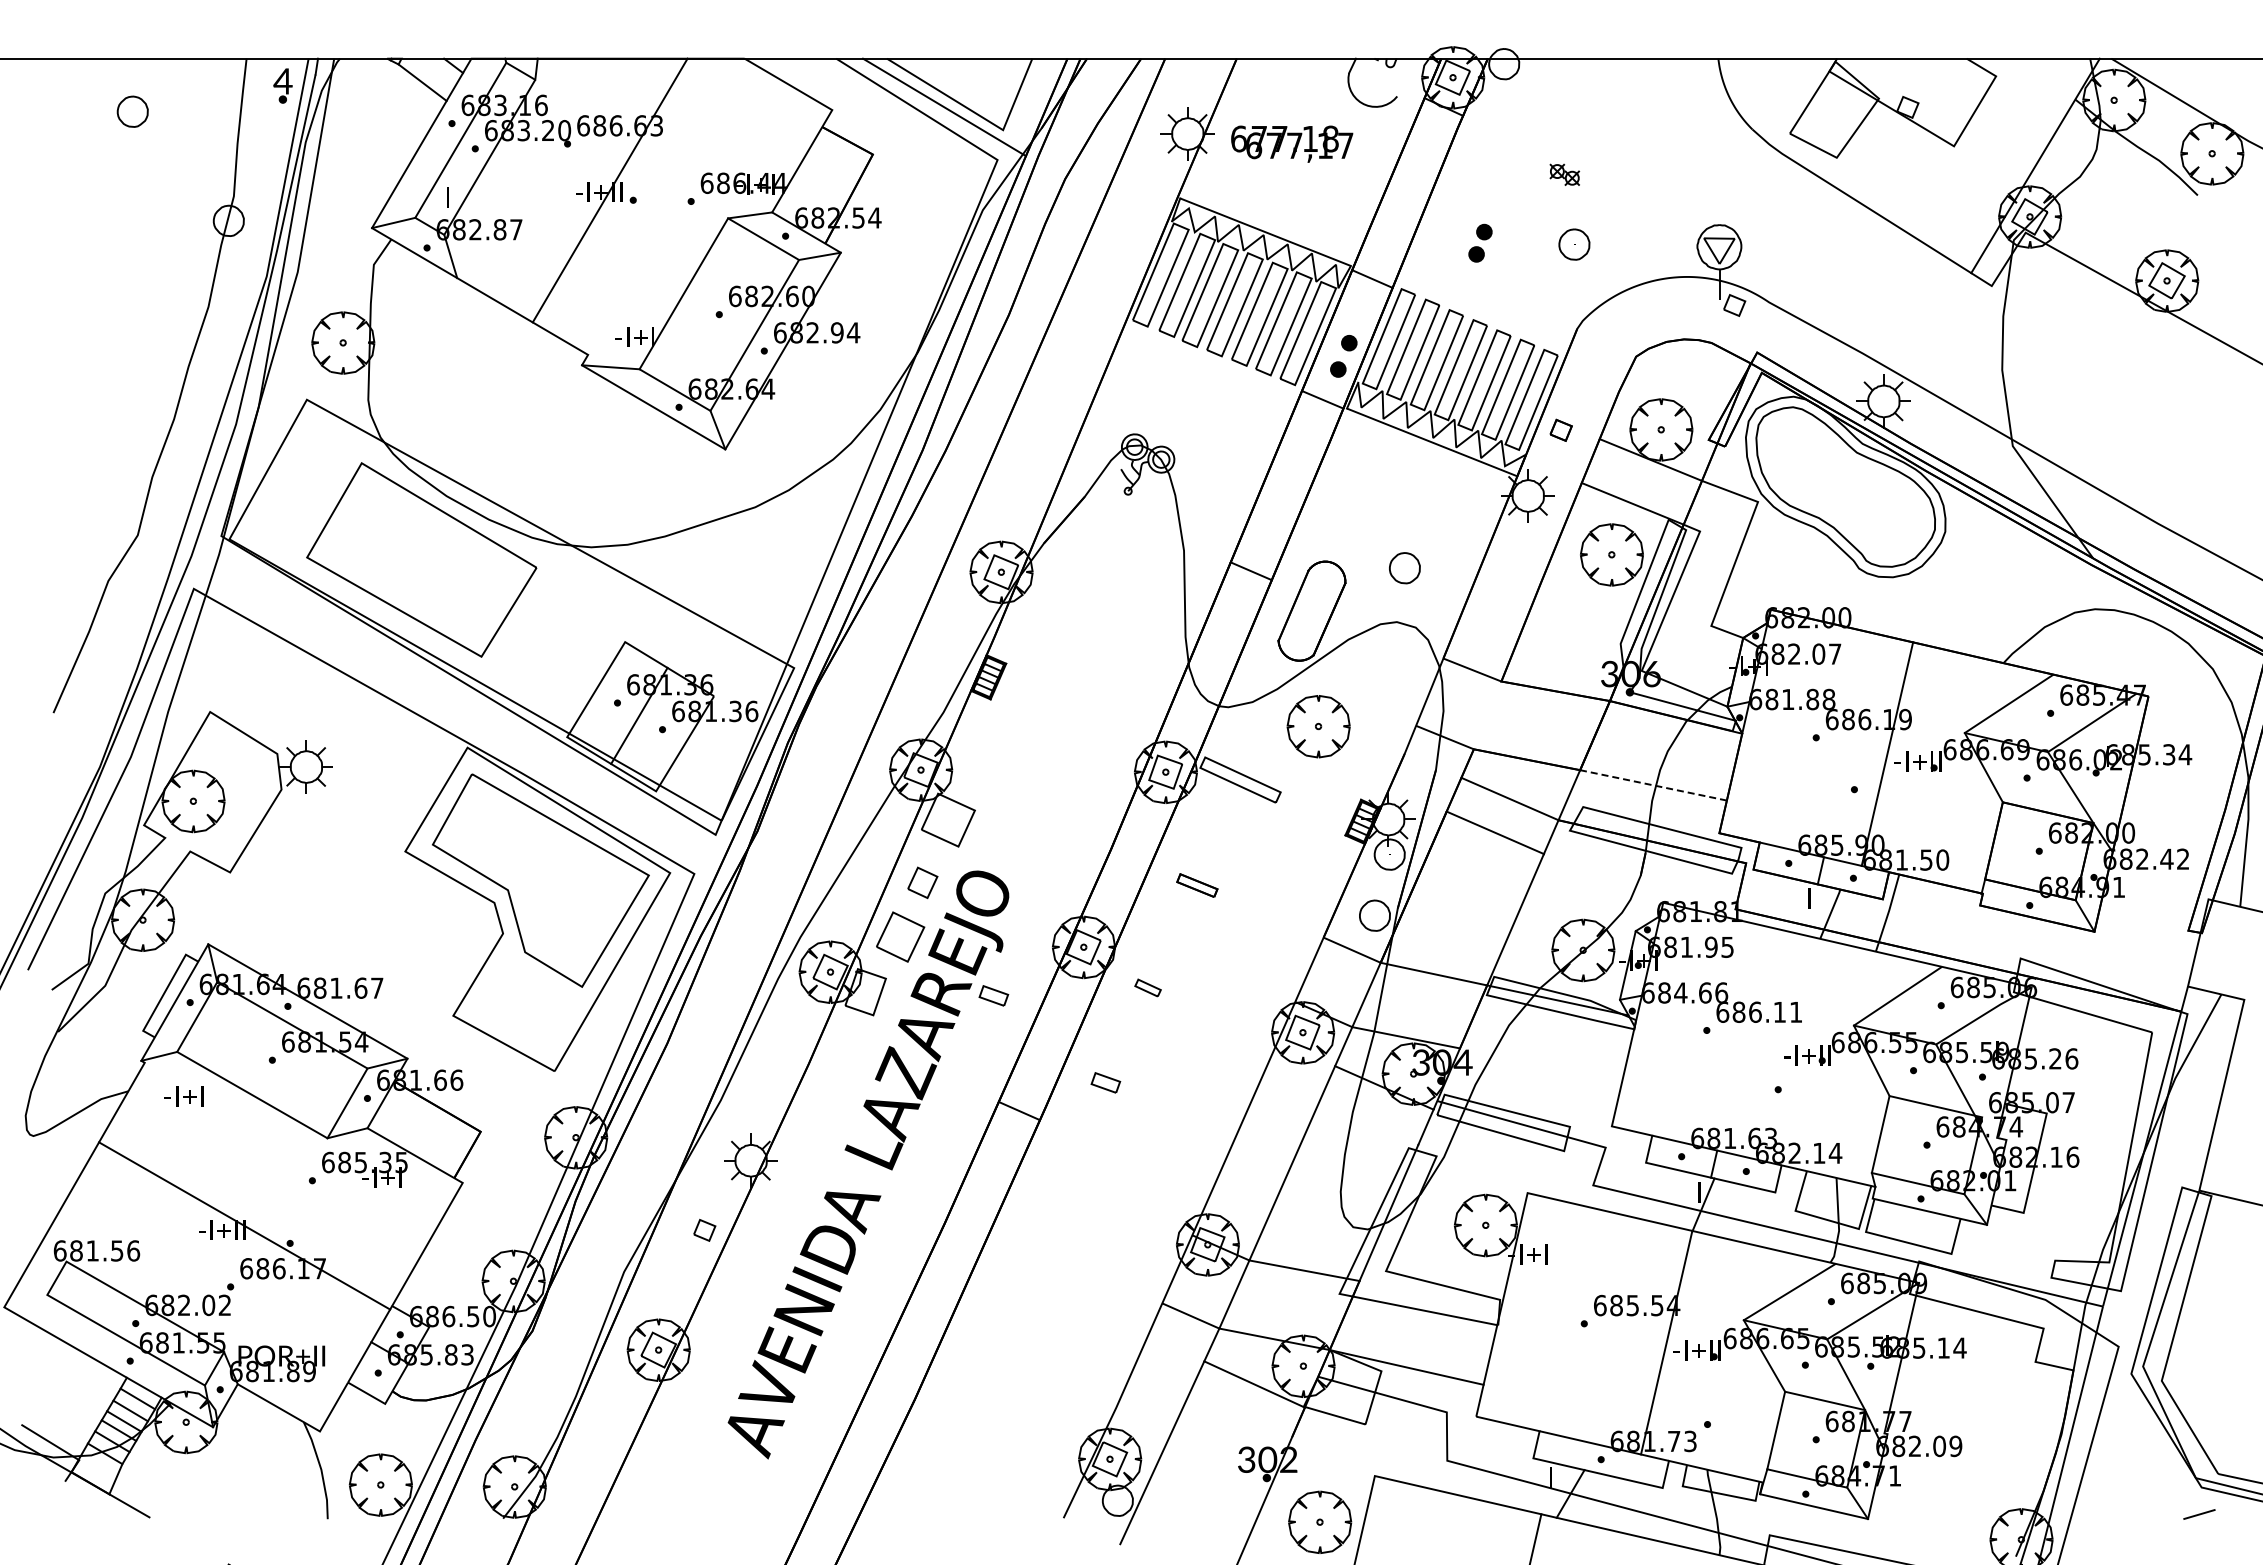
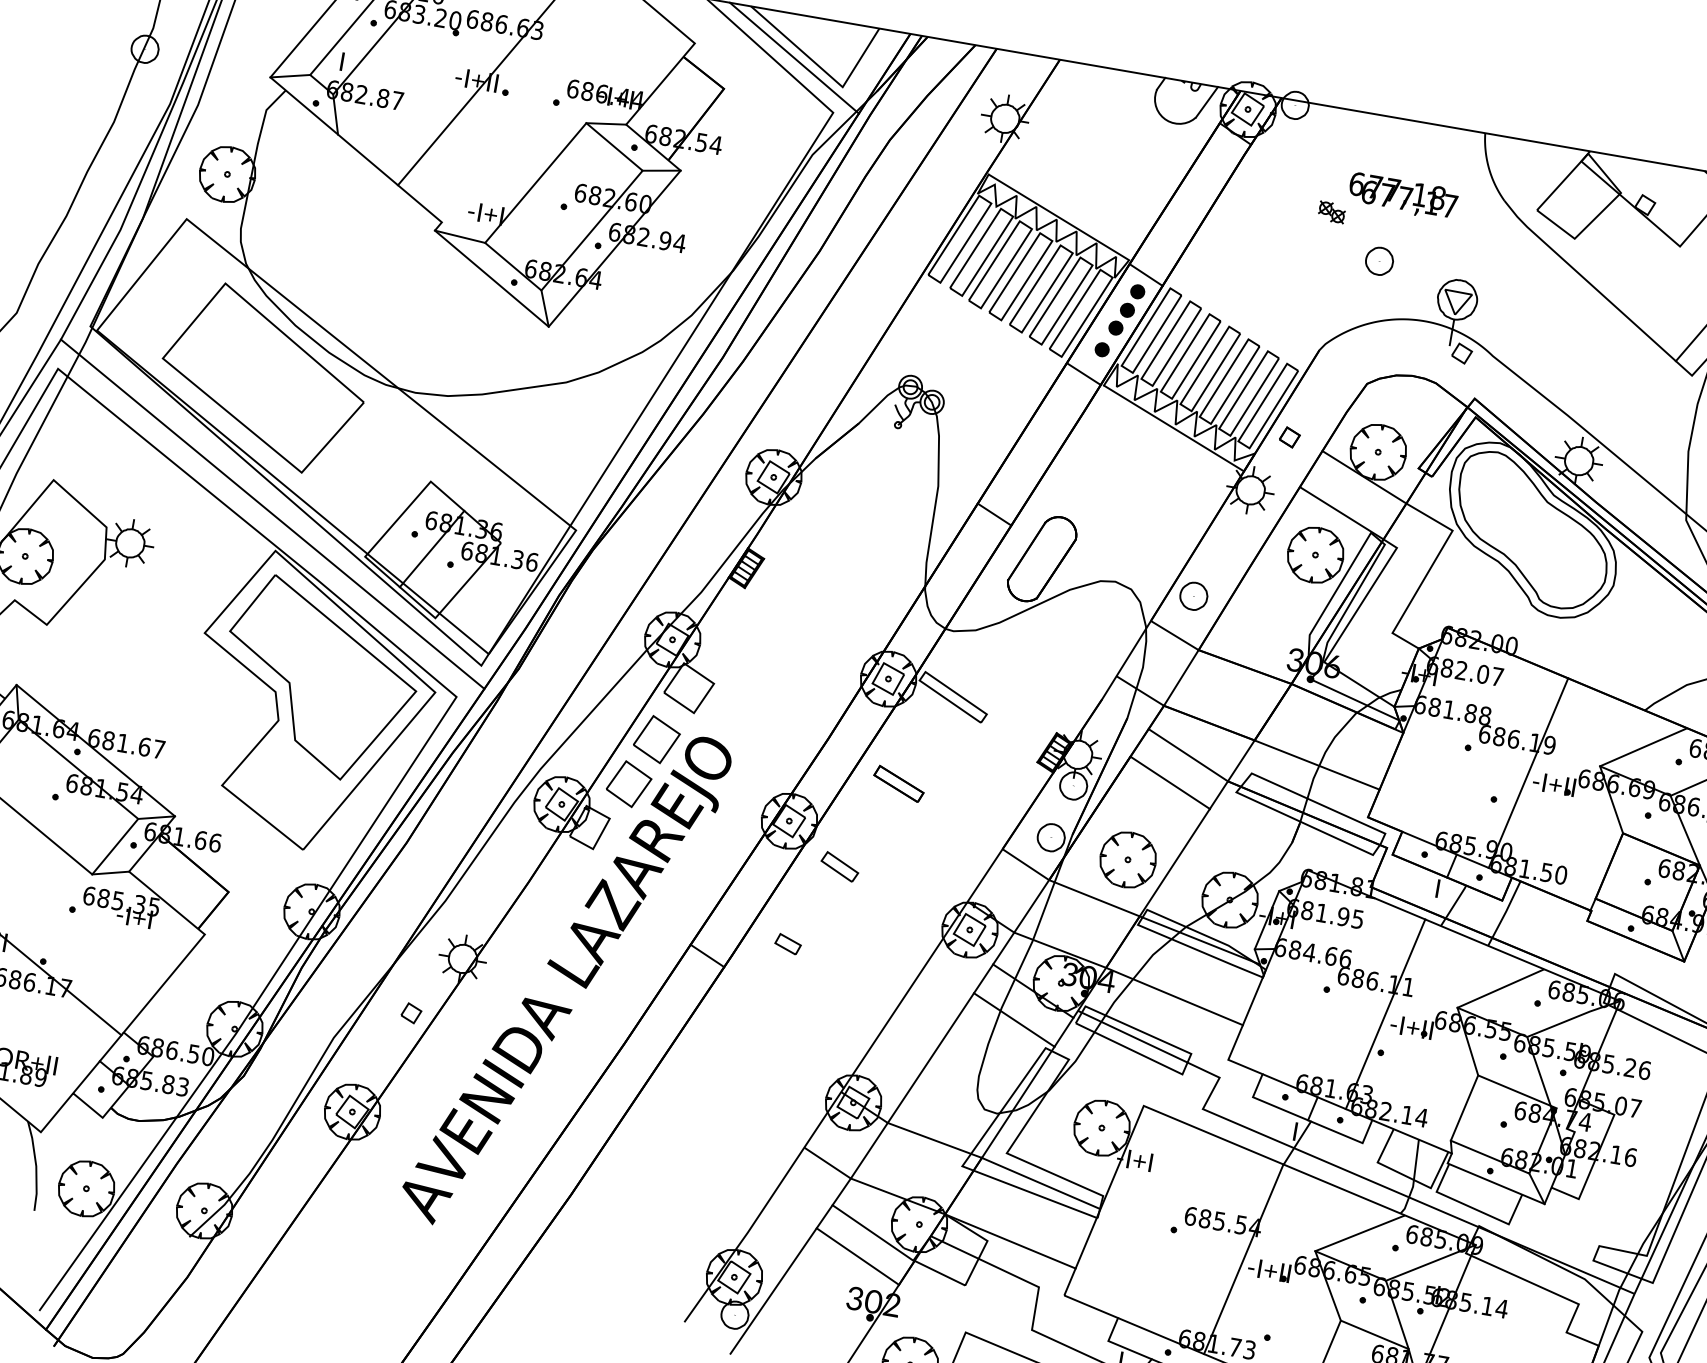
line: (1406, 77) -> (1206, 102), added
text: (1292, 143) -> (1403, 196), moved
part: (1480, 242) -> (1132, 300), moved
part: (1574, 244) -> (1379, 261), moved
part: (1404, 568) -> (1193, 596), moved
line: (457, 707) -> (272, 513), added
line: (1487, 715) -> (1181, 678), added
part: (1318, 726) -> (1127, 859), moved
line: (1653, 785) -> (1317, 765), dashed -> solid
part: (922, 882) -> (656, 739), size x1.67
part: (1197, 885) -> (899, 783), size x1.43
part: (1147, 987) -> (839, 866), size x1.67
part: (993, 995) -> (702, 849), removed
line: (1775, 1046) -> (1385, 1014), added
line: (1540, 1066) -> (1174, 996), added
line: (1368, 1122) -> (1014, 1019), added
line: (1429, 1297) -> (1041, 1183), added
line: (1241, 1412) -> (857, 1256), added

